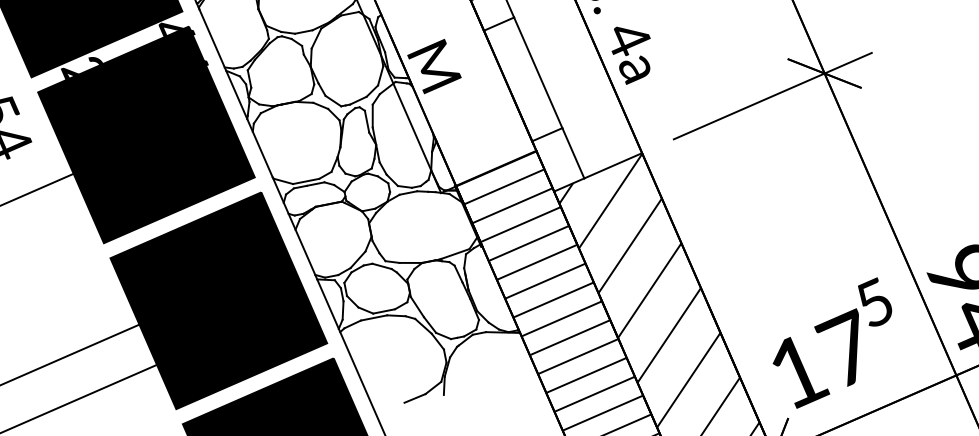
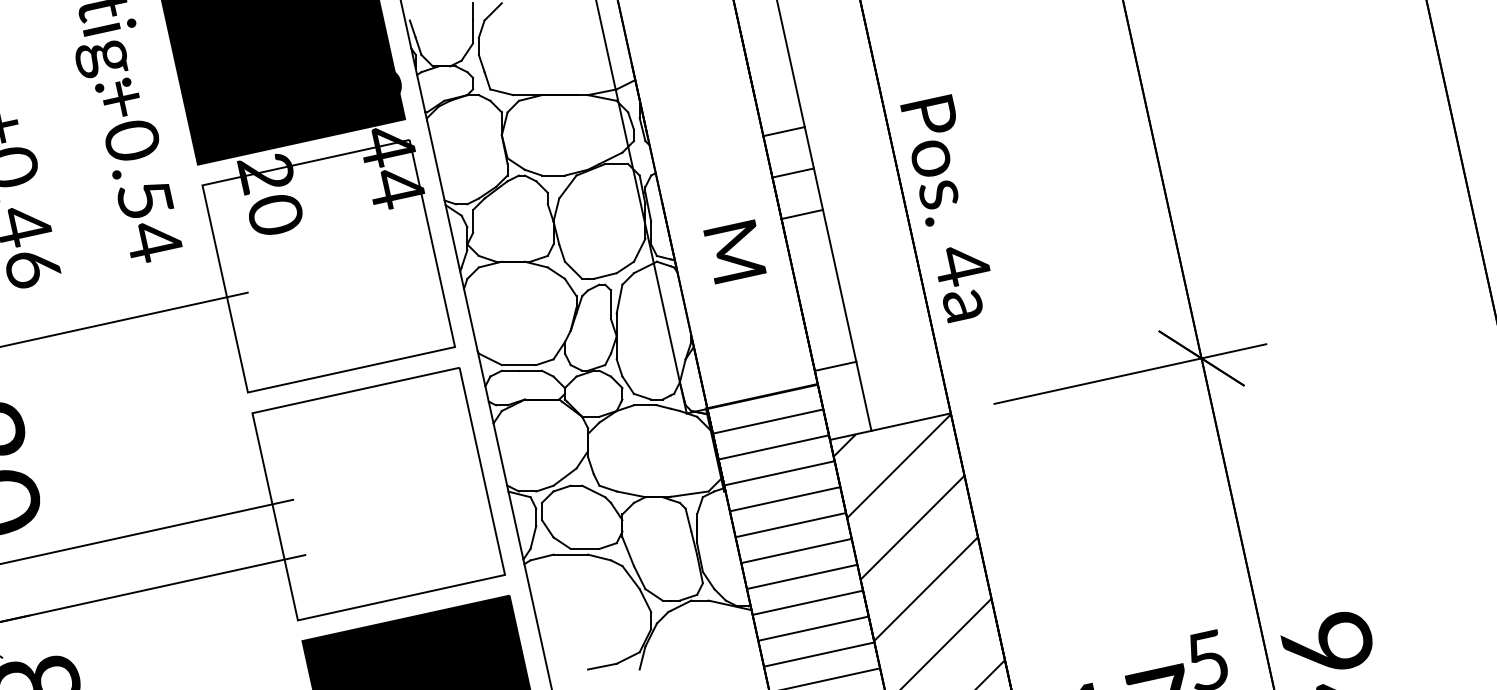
text: (434, 66) -> (734, 251), moved
fill: (146, 134) -> (328, 265), removed
fill: (218, 300) -> (378, 493), removed

